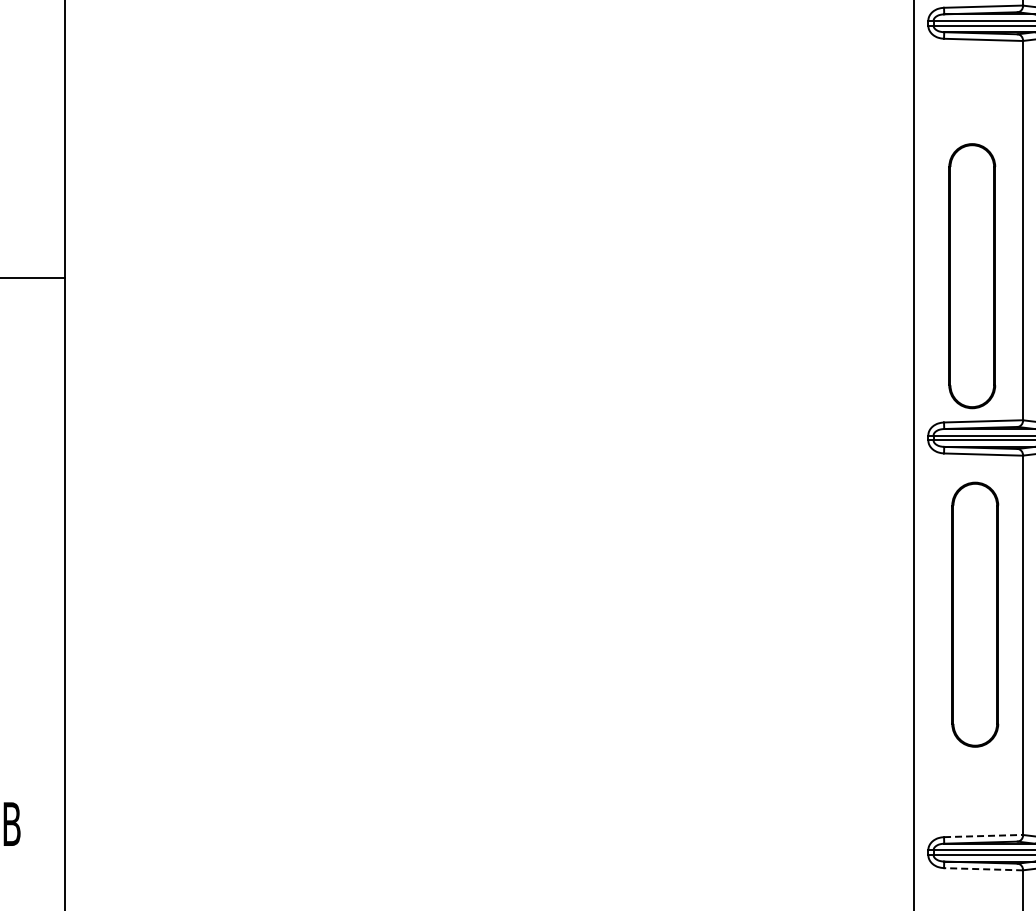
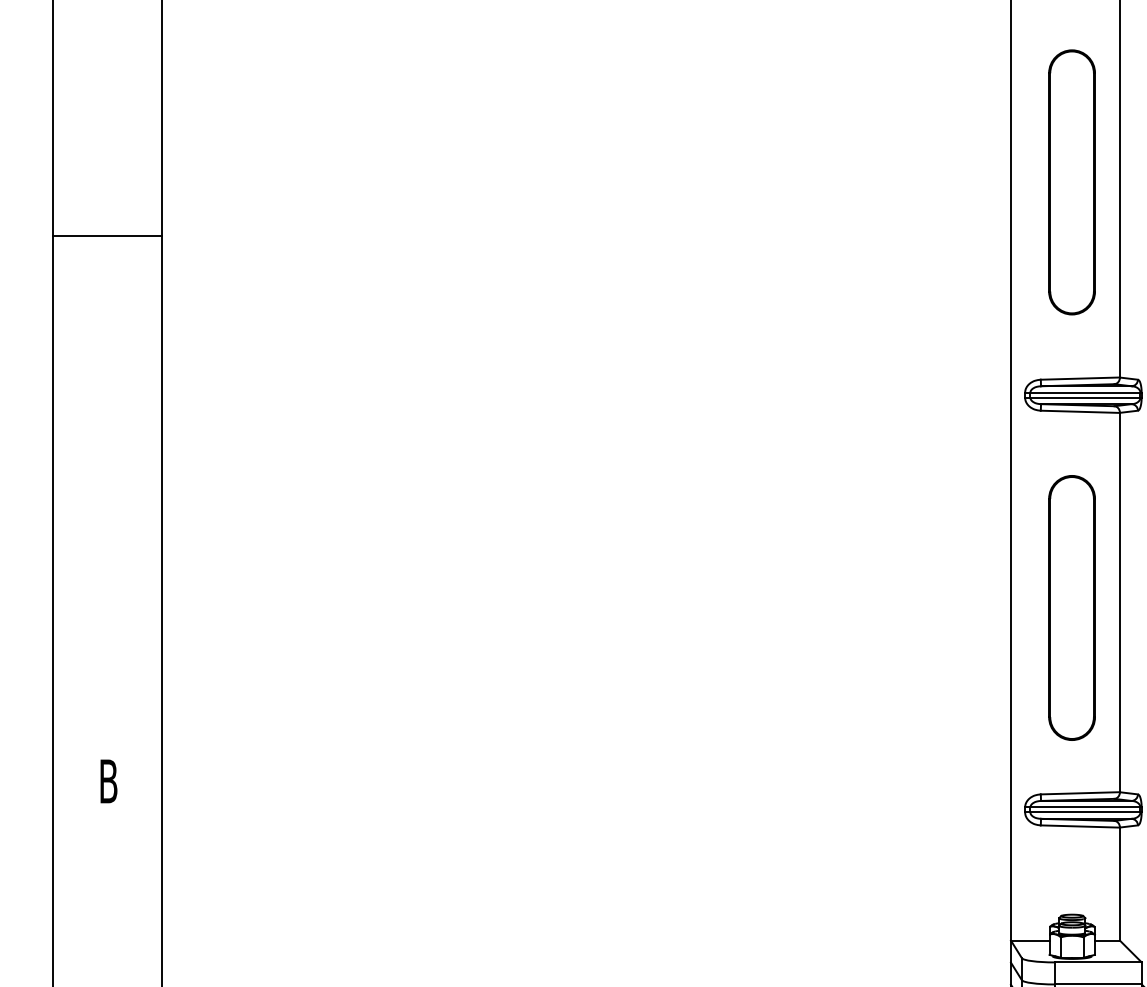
part: (971, 276) -> (1071, 182), moved
part: (974, 614) -> (1071, 607), moved
line: (983, 836) -> (1080, 793), dashed -> solid
line: (983, 869) -> (1080, 826), dashed -> solid

